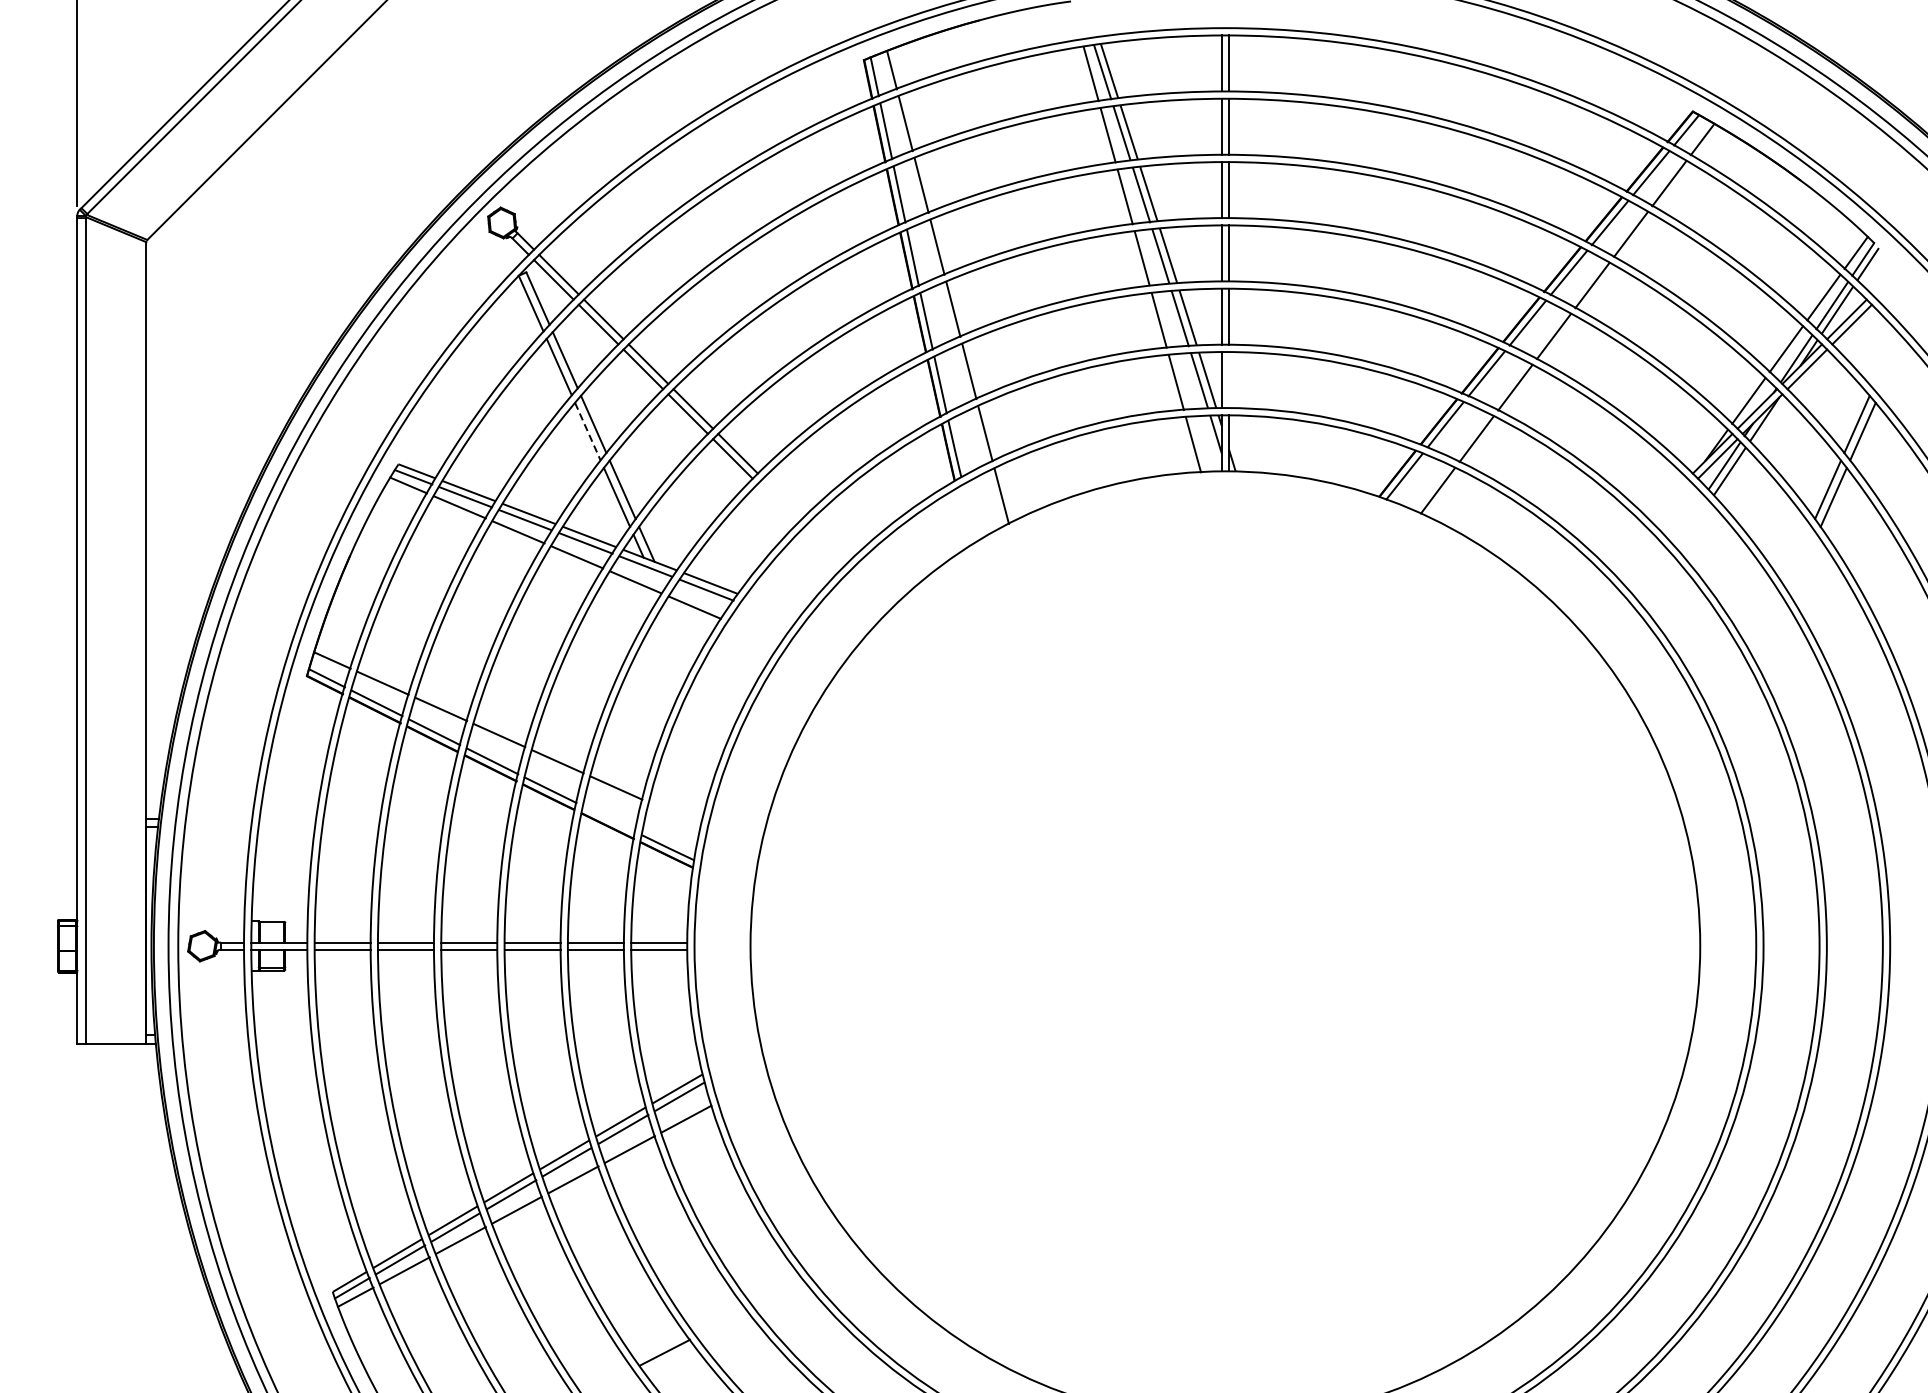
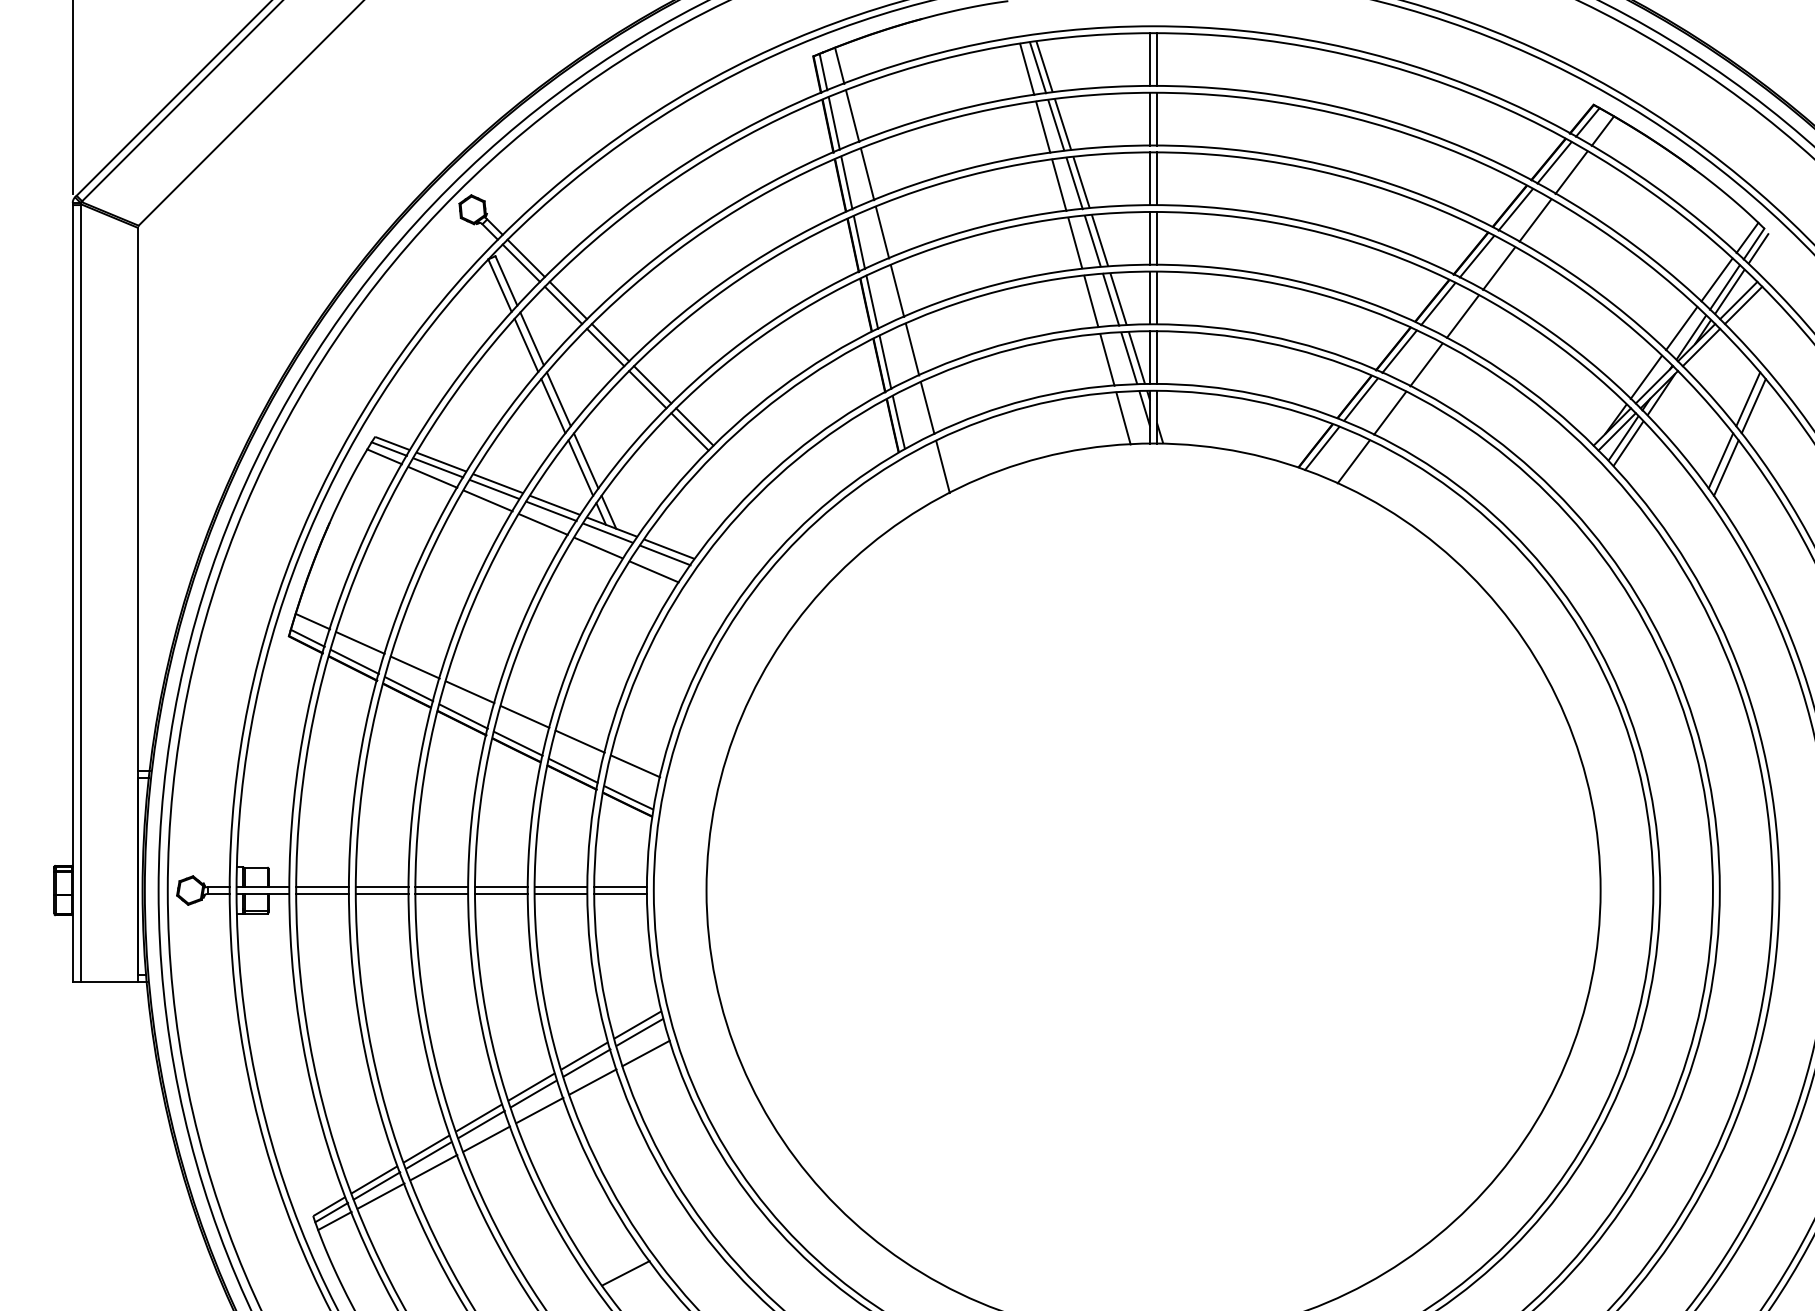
line: (1229, 379) -> (1157, 357), added
line: (587, 432) -> (553, 406), dashed -> solid
line: (675, 814) -> (635, 766), added
line: (609, 818) -> (573, 770), added

